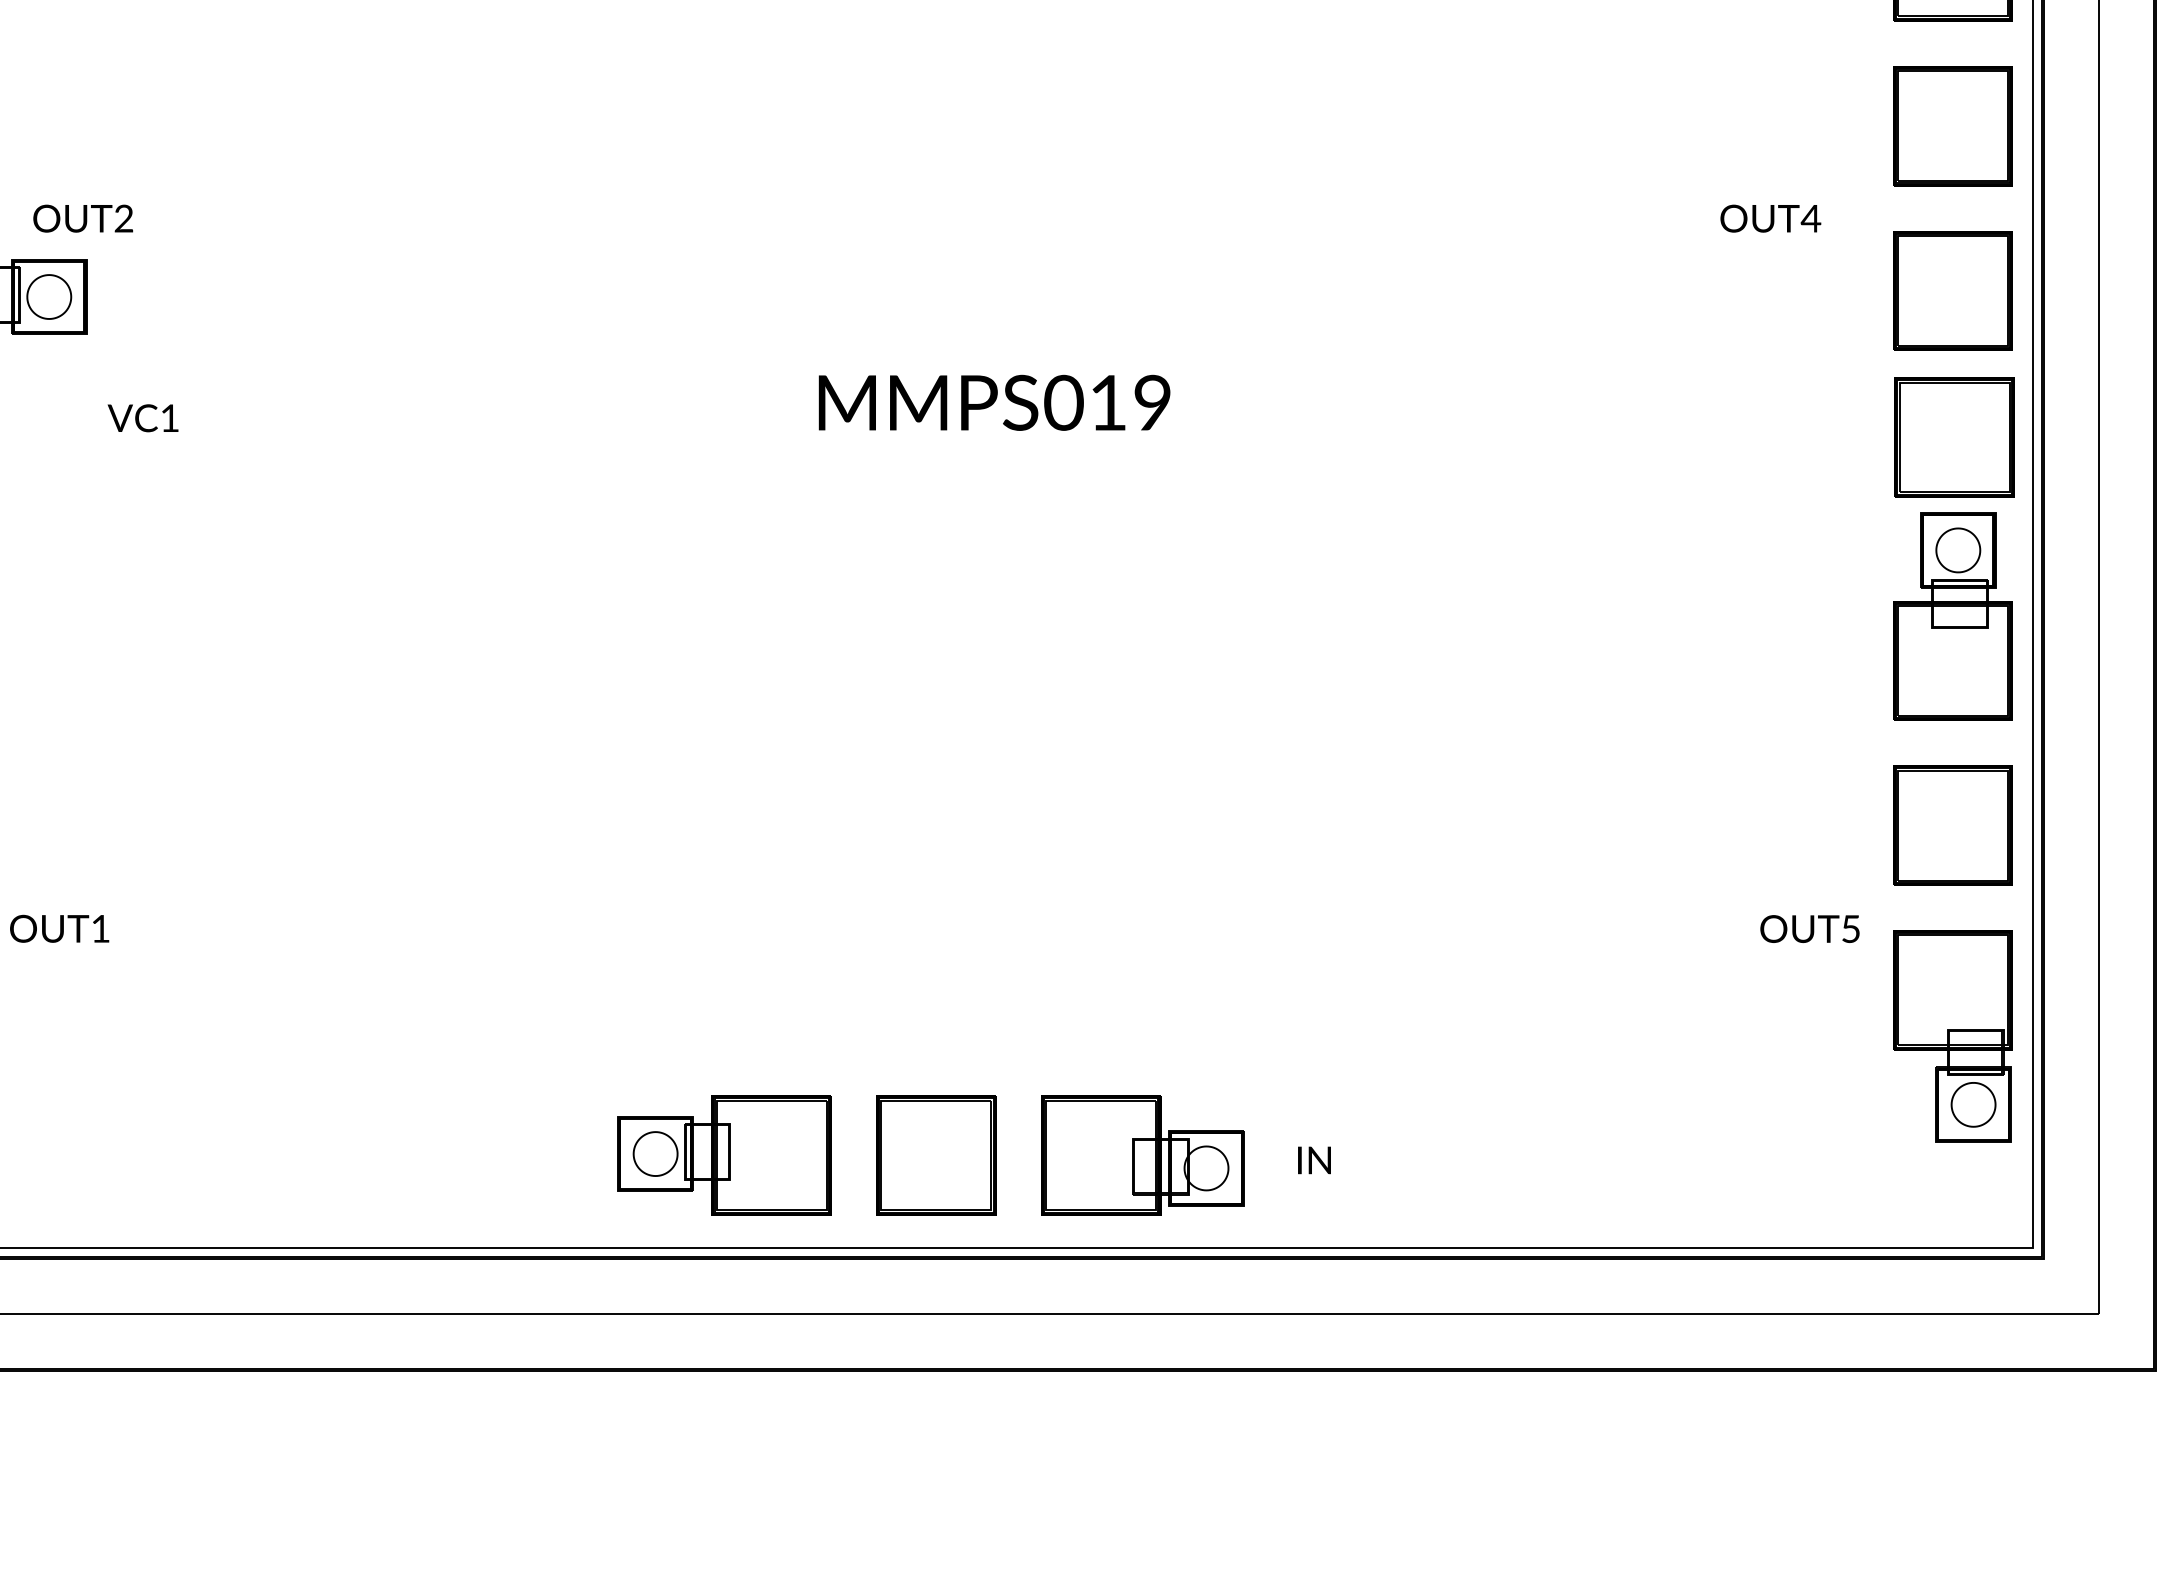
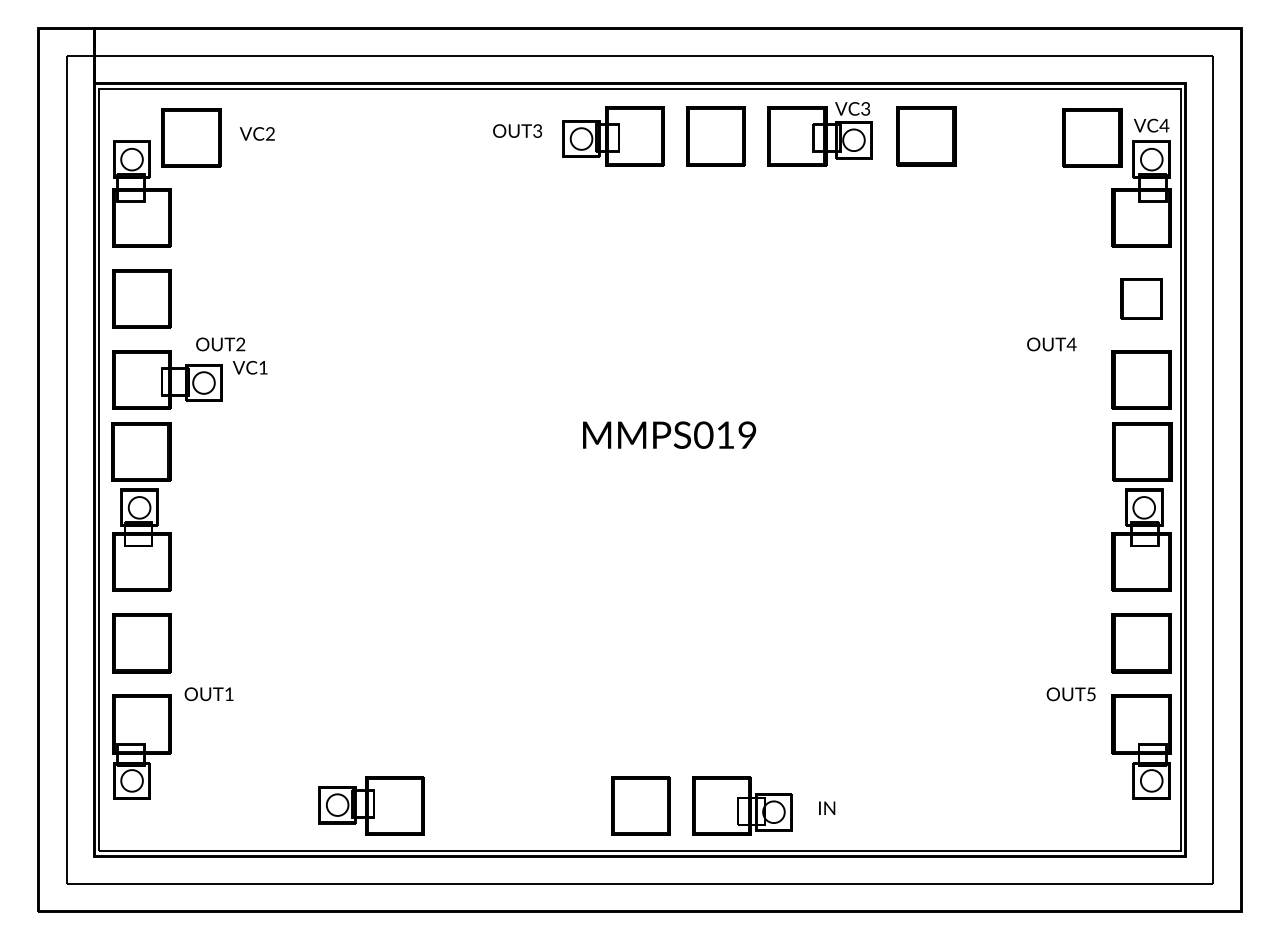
part: (1952, 125) -> (1141, 298), size x0.7
text: (141, 417) -> (249, 367), moved
part: (724, 1154) -> (371, 805), moved

